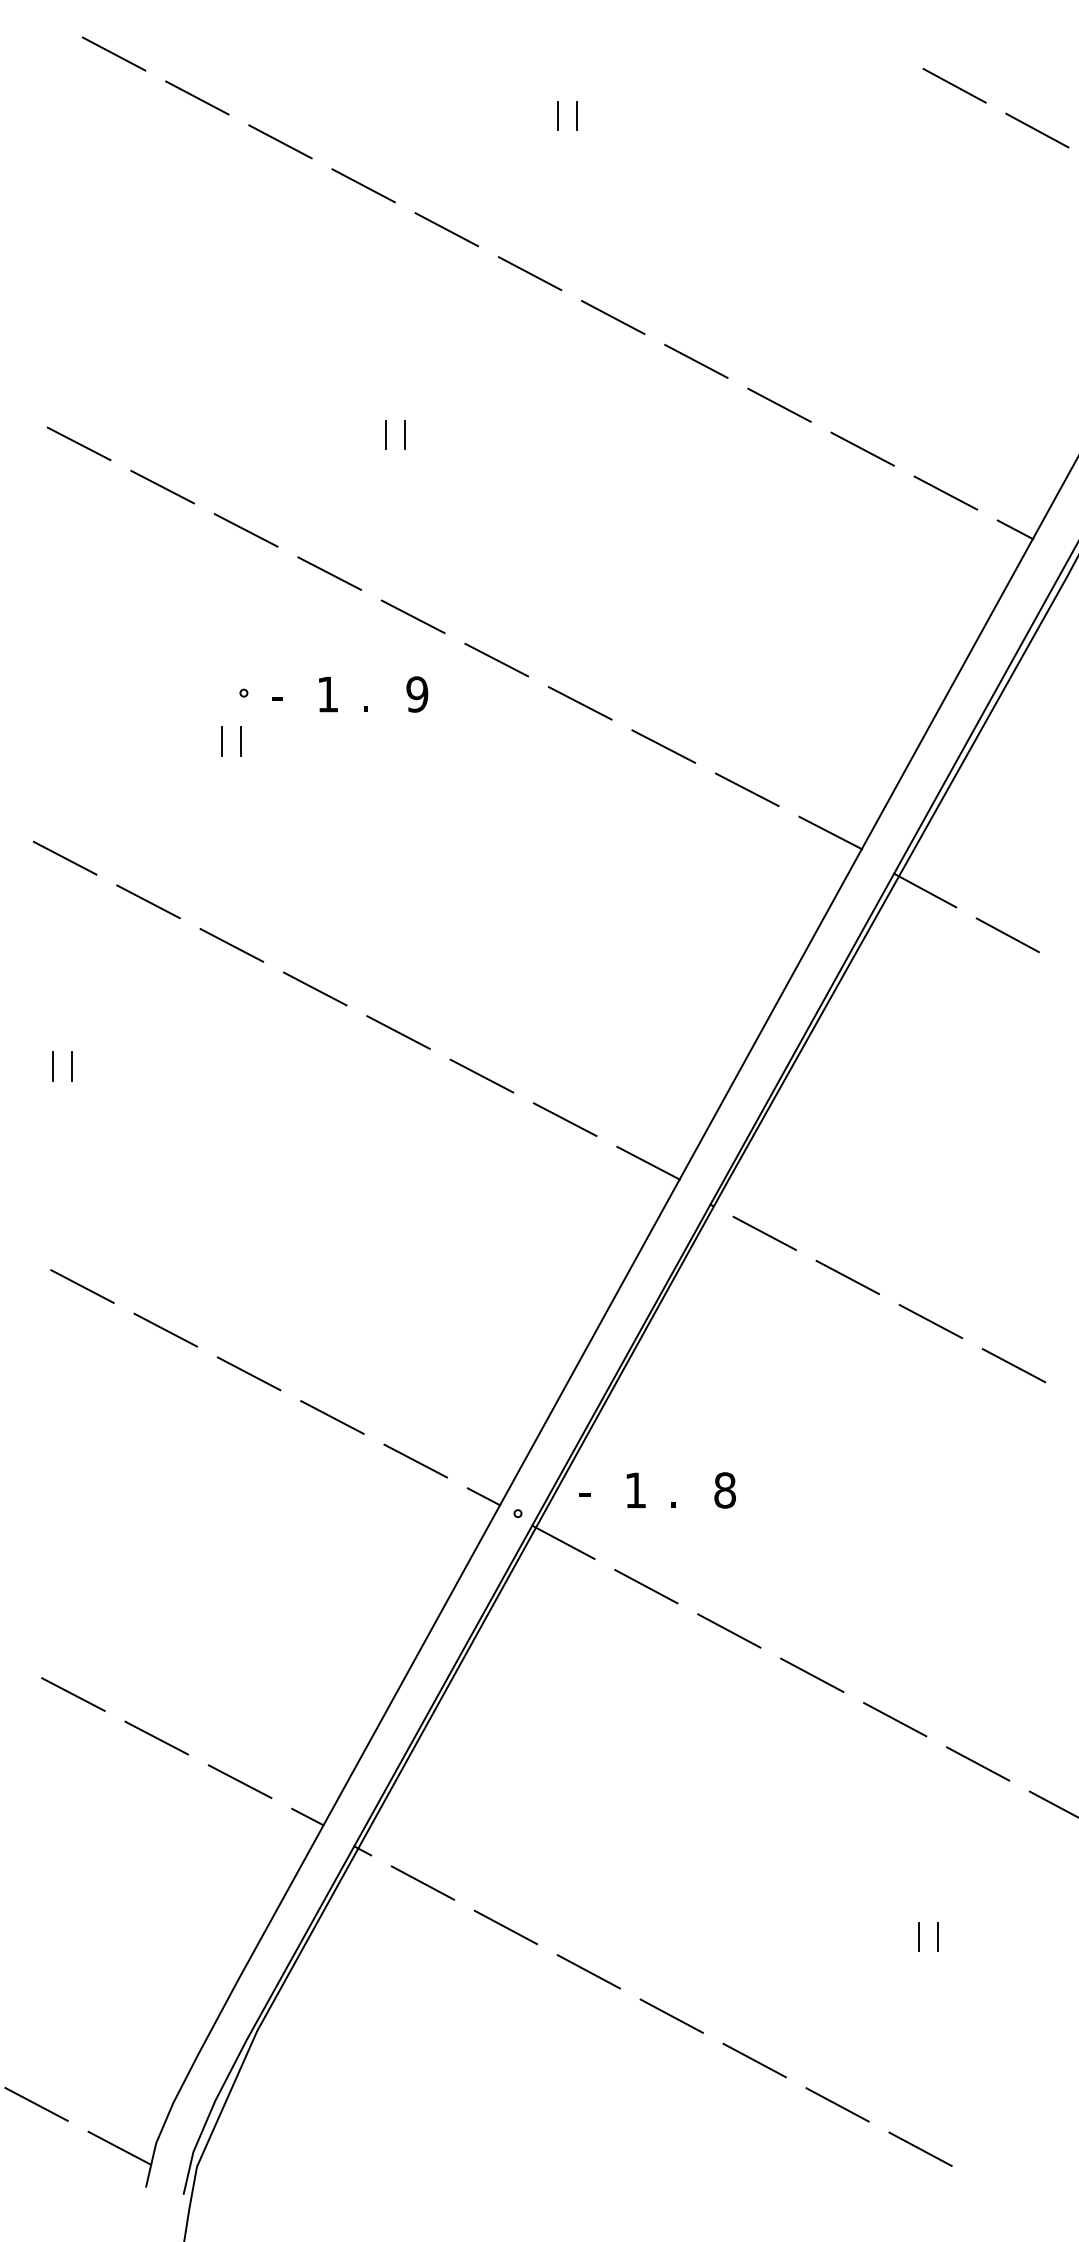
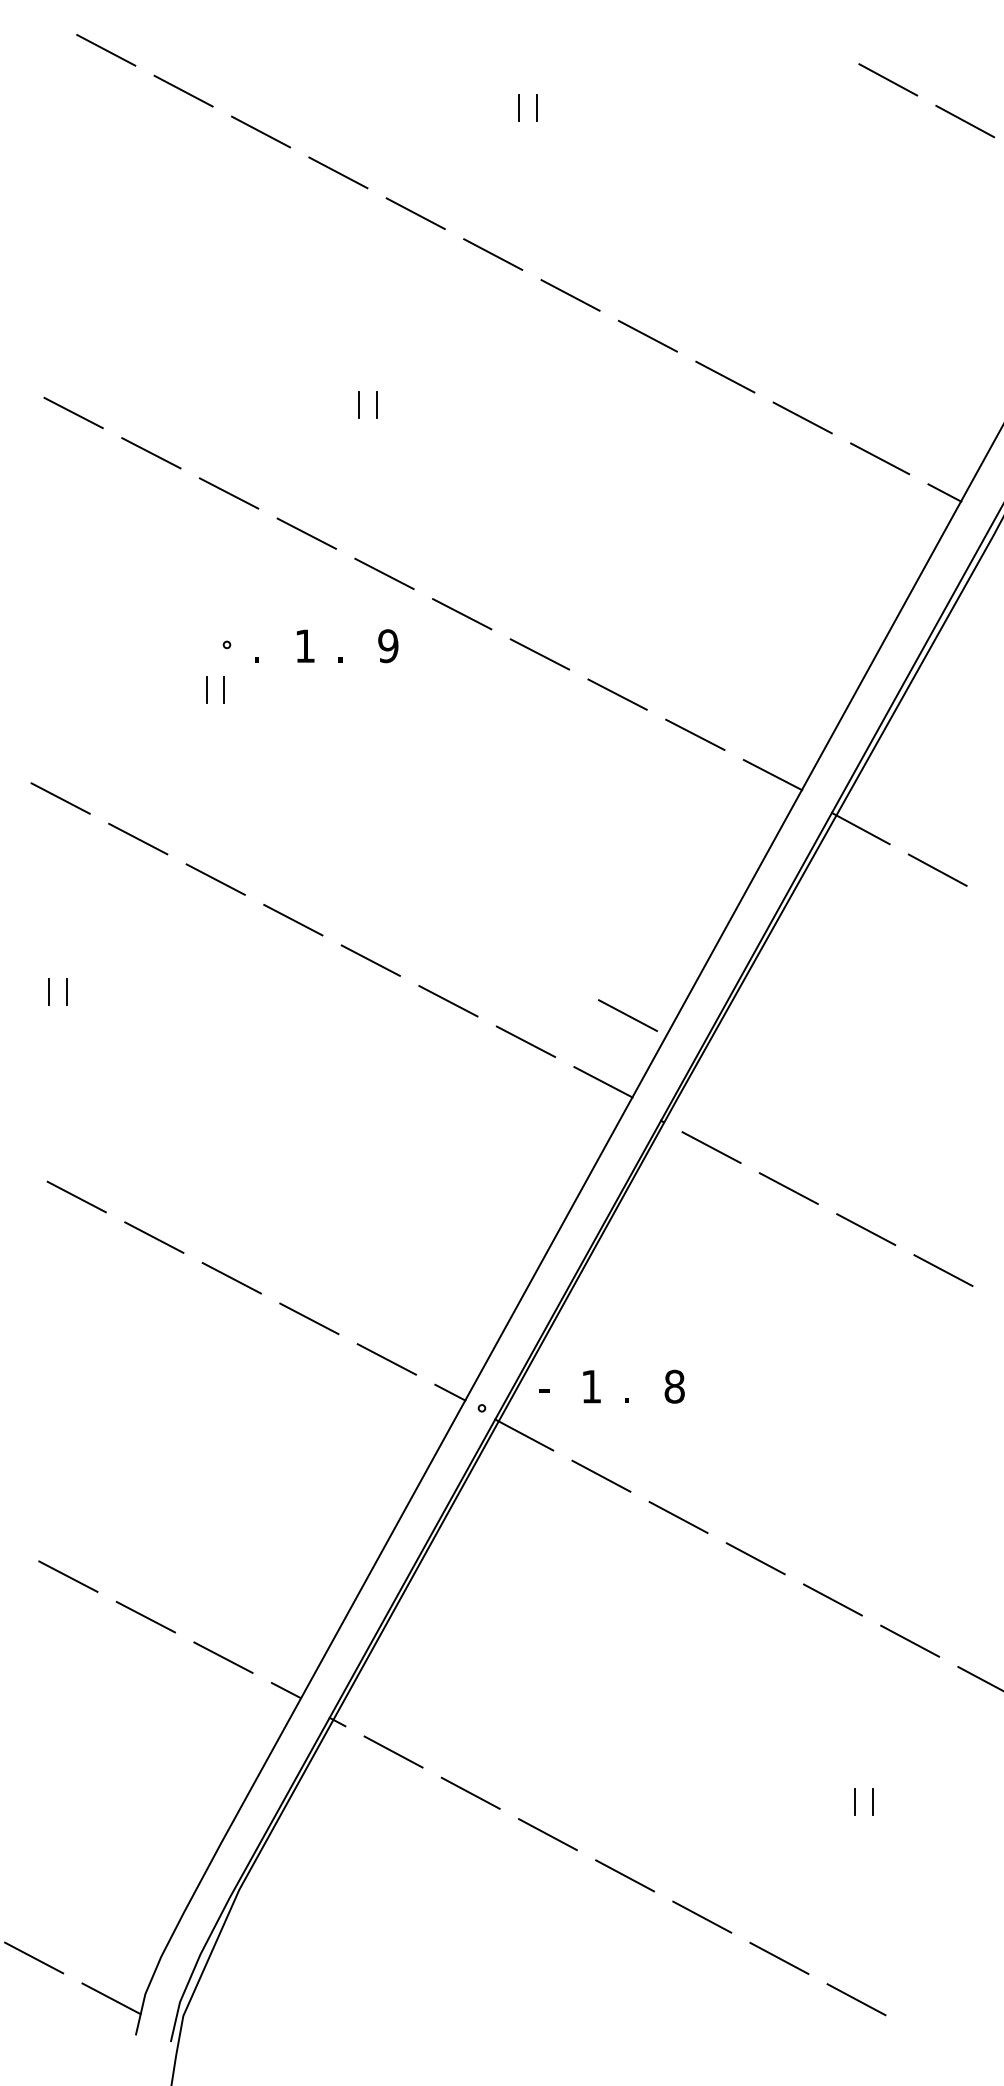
text: (277, 704) -> (258, 655), - -> .
line: (674, 1091) -> (627, 1015), added

